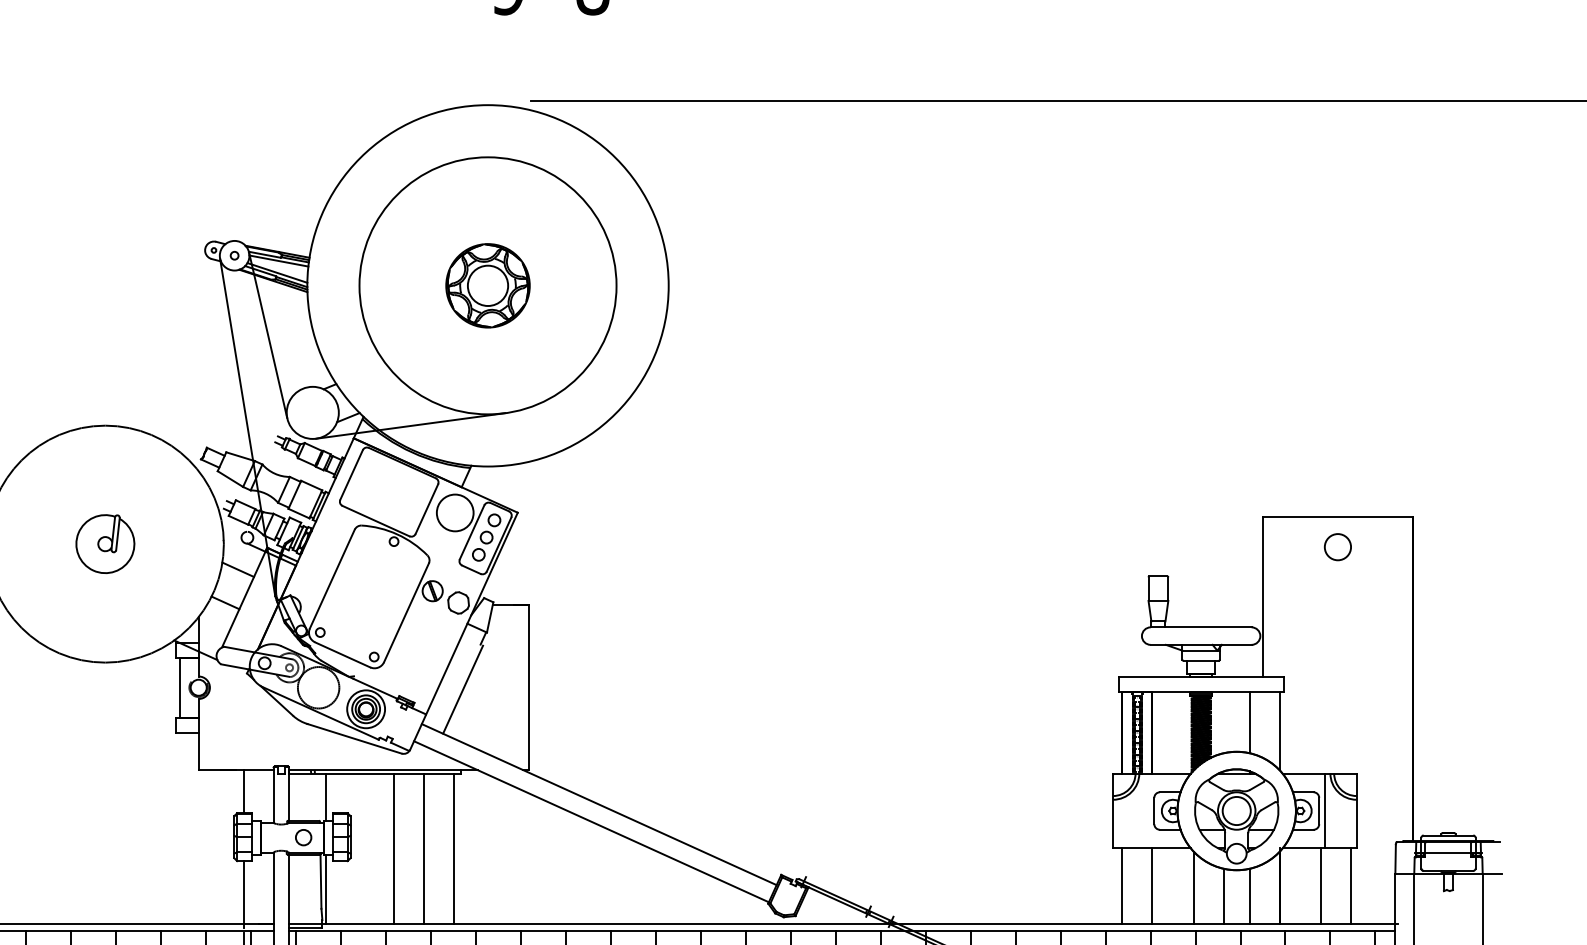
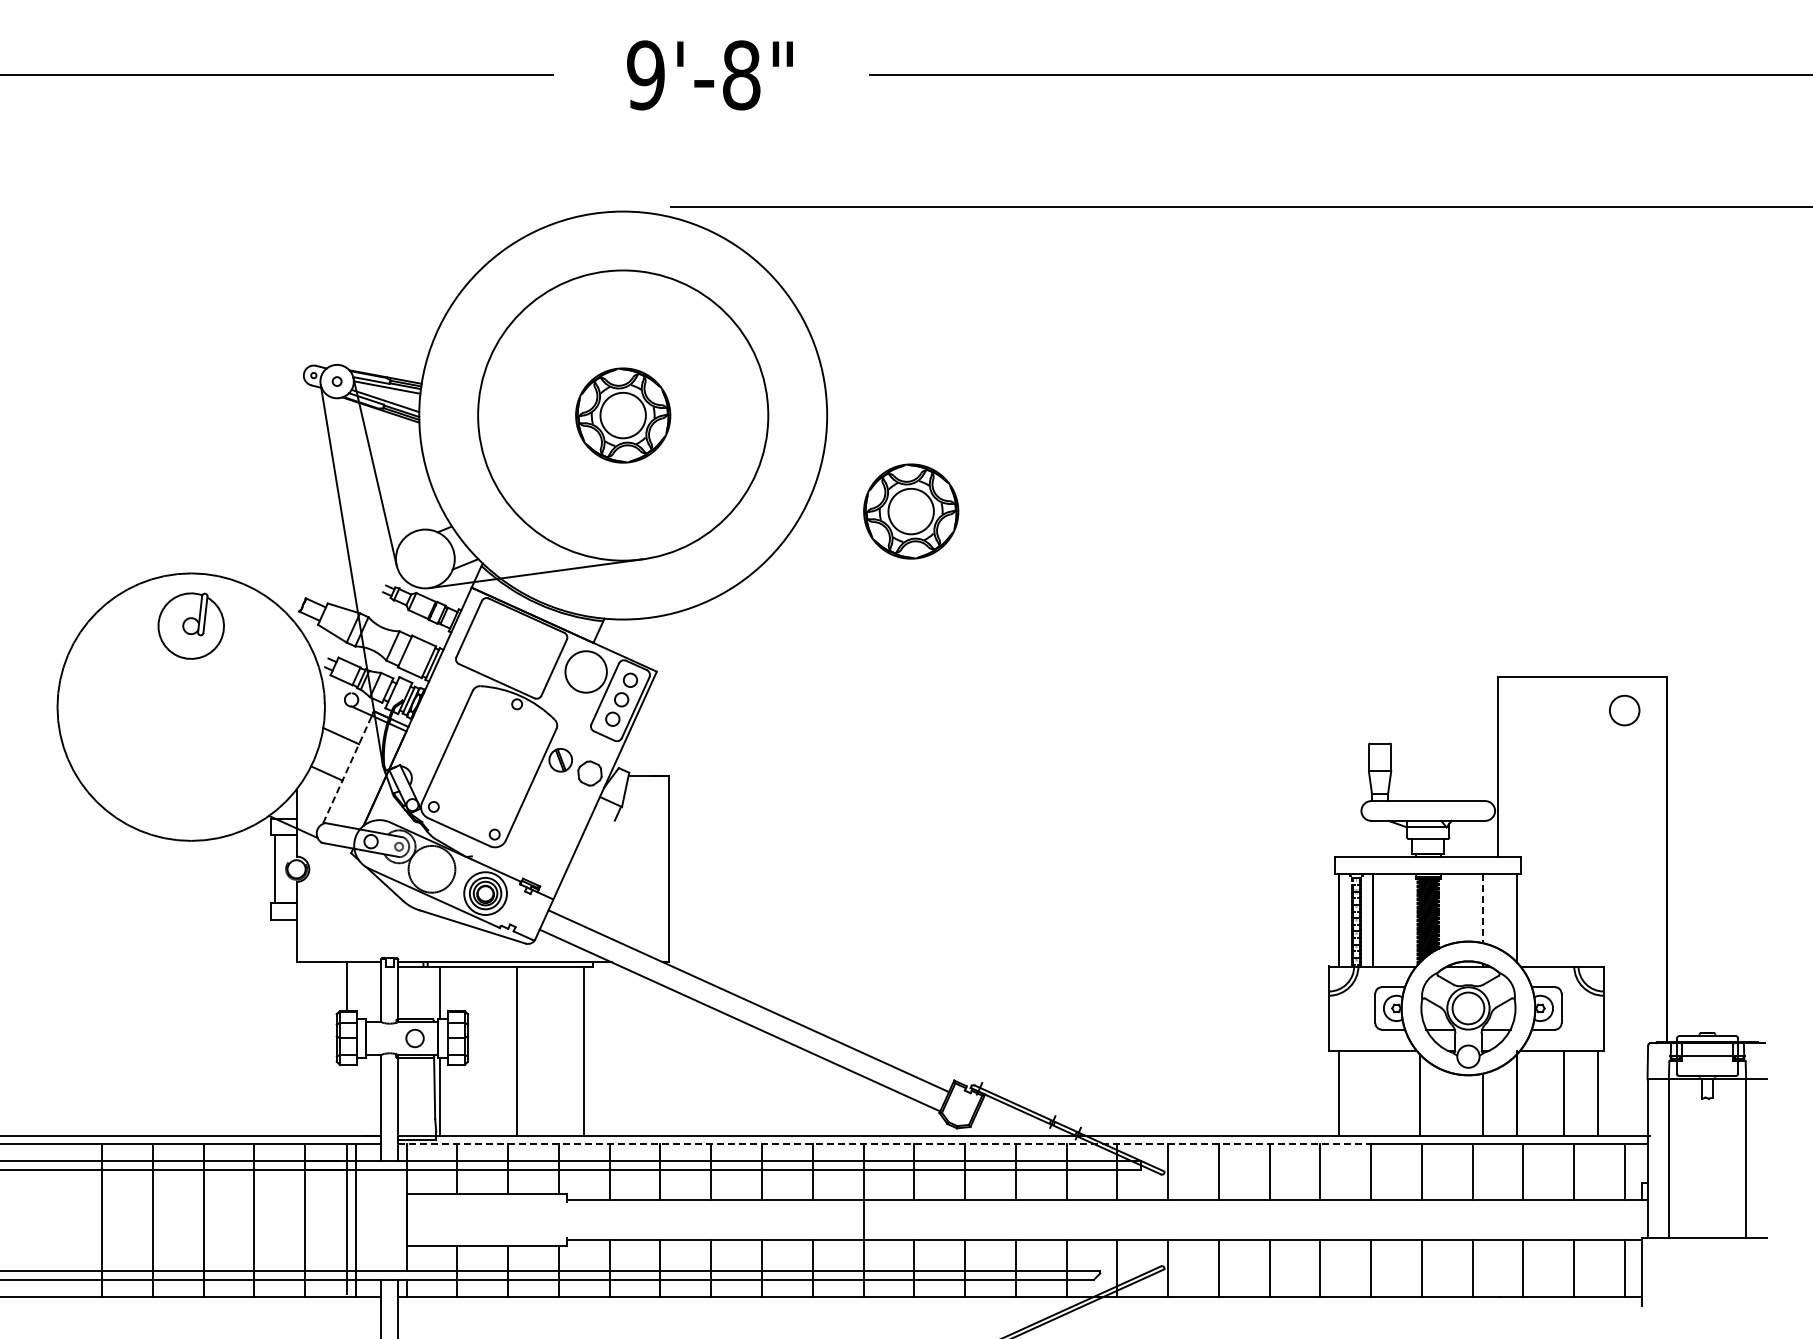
part: (743, 370) -> (911, 511), added
part: (104, 543) -> (190, 625), moved
circle: (1337, 547) -> (1624, 710), moved
line: (244, 596) -> (348, 766), solid -> dashed
line: (462, 689) -> (594, 871), removed
line: (1250, 722) -> (1483, 908), solid -> dashed
line: (1324, 811) -> (1567, 1008), removed
line: (423, 848) -> (550, 1050), removed
line: (1152, 885) -> (1373, 1092), removed
line: (243, 893) -> (347, 1101), removed
line: (1223, 896) -> (1453, 1104), removed
line: (720, 931) -> (885, 1144), solid -> dashed

